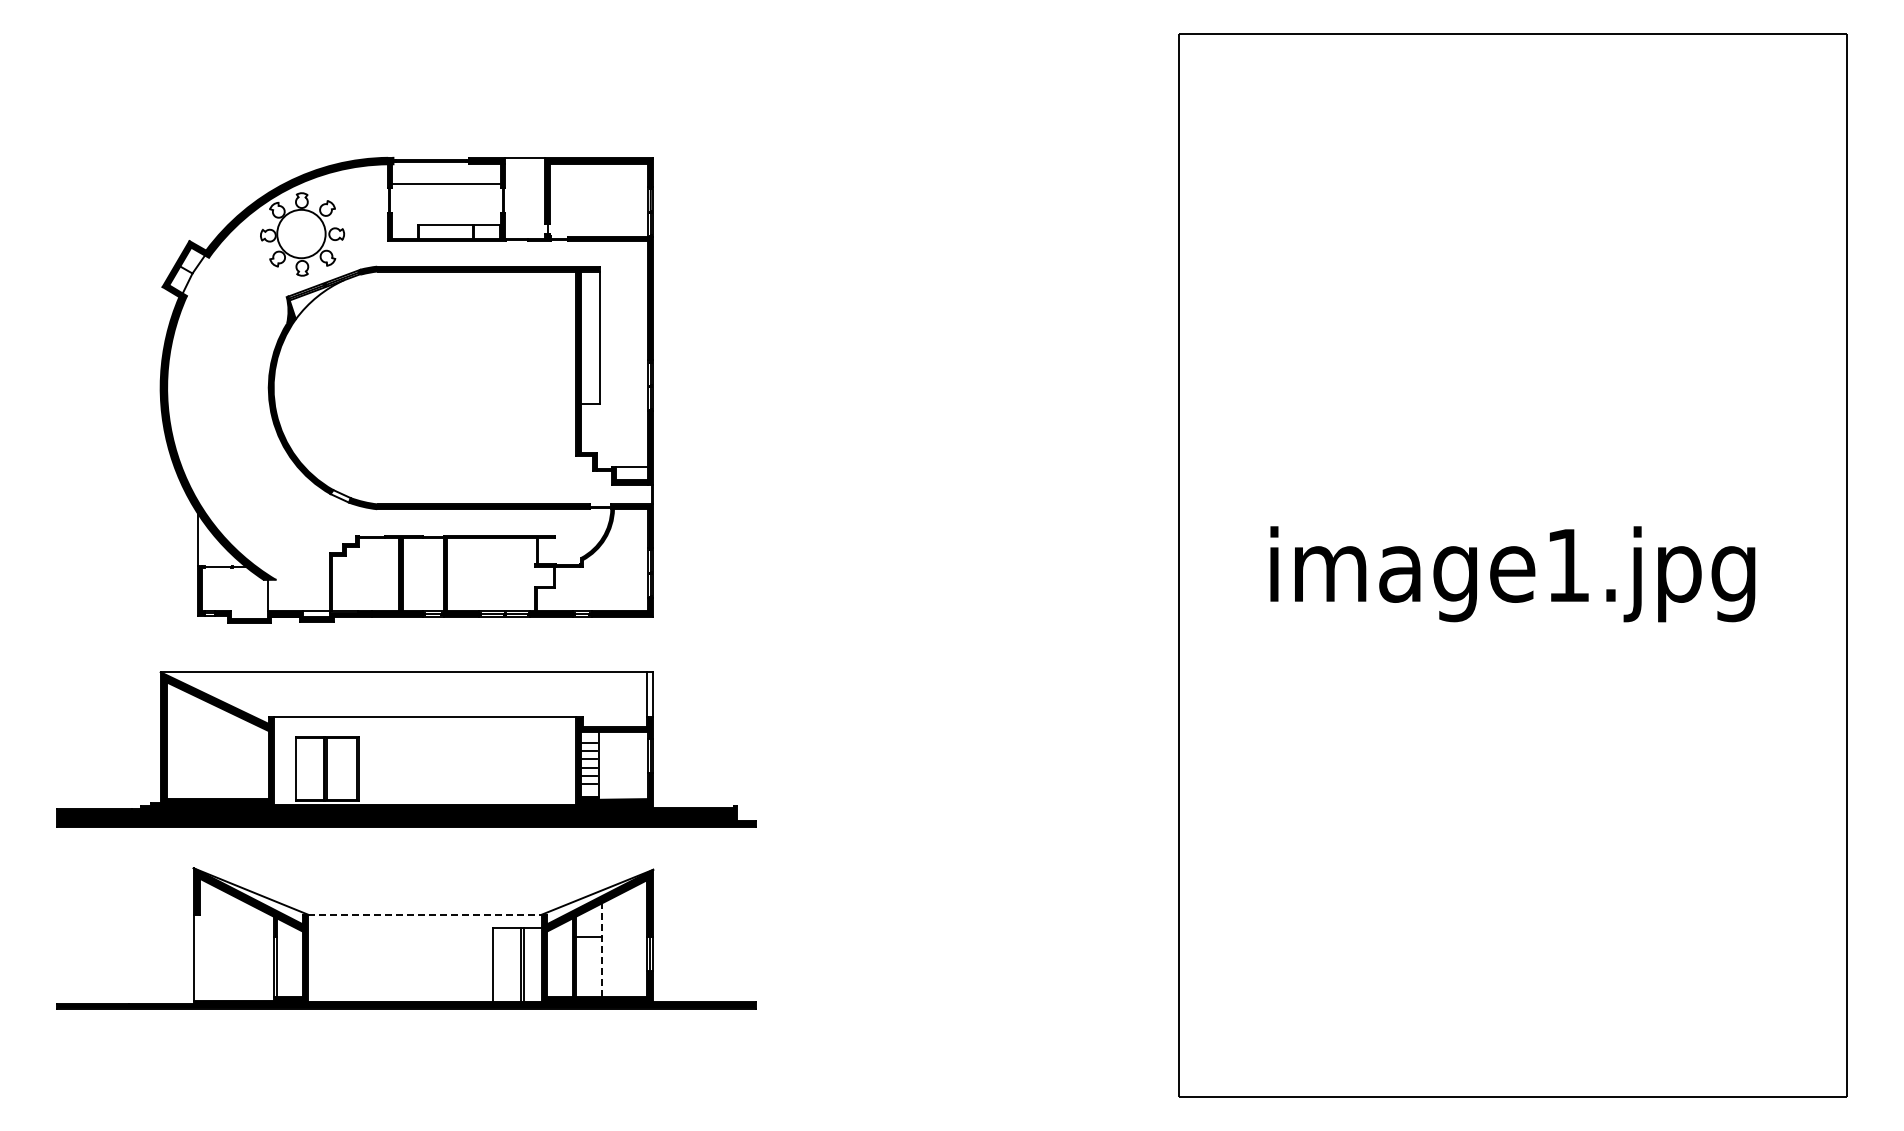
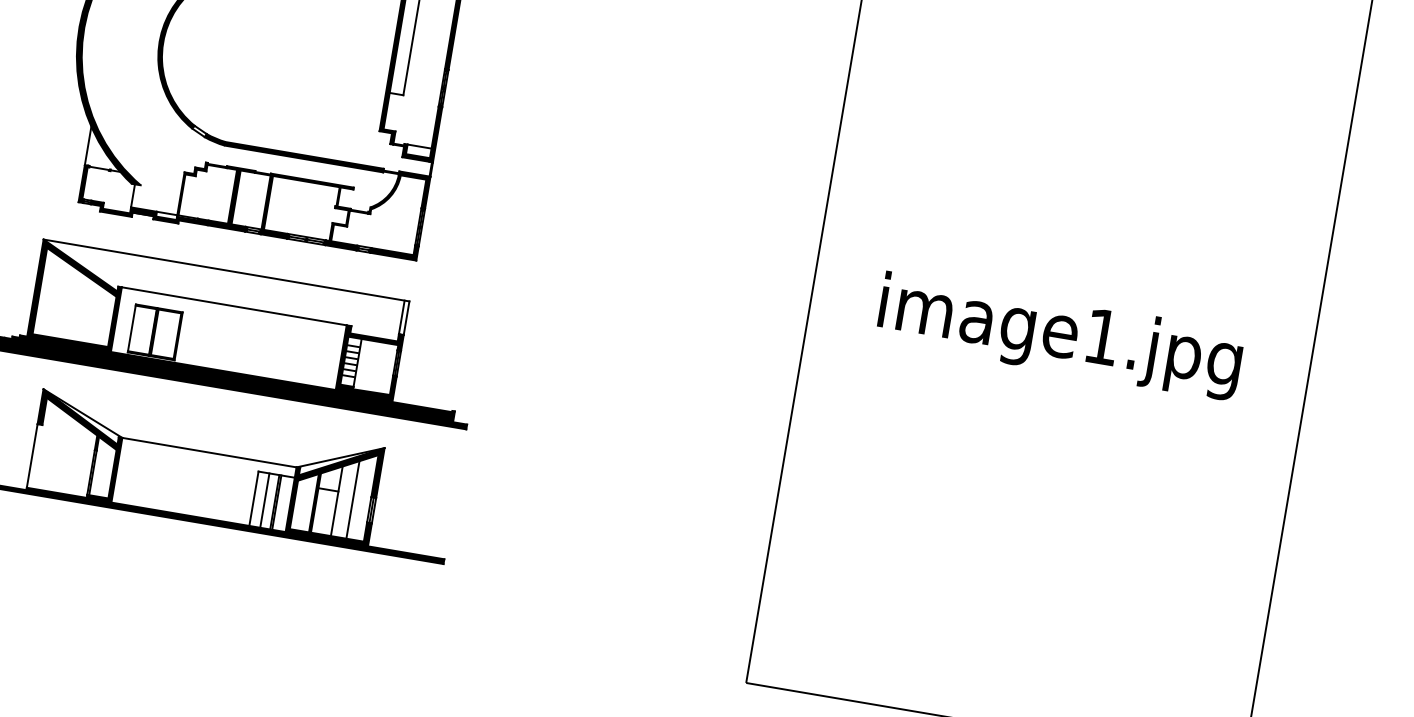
line: (425, 914) -> (209, 452), dashed -> solid
line: (623, 944) -> (353, 499), added
line: (602, 950) -> (336, 501), dashed -> solid
line: (508, 964) -> (265, 500), added

